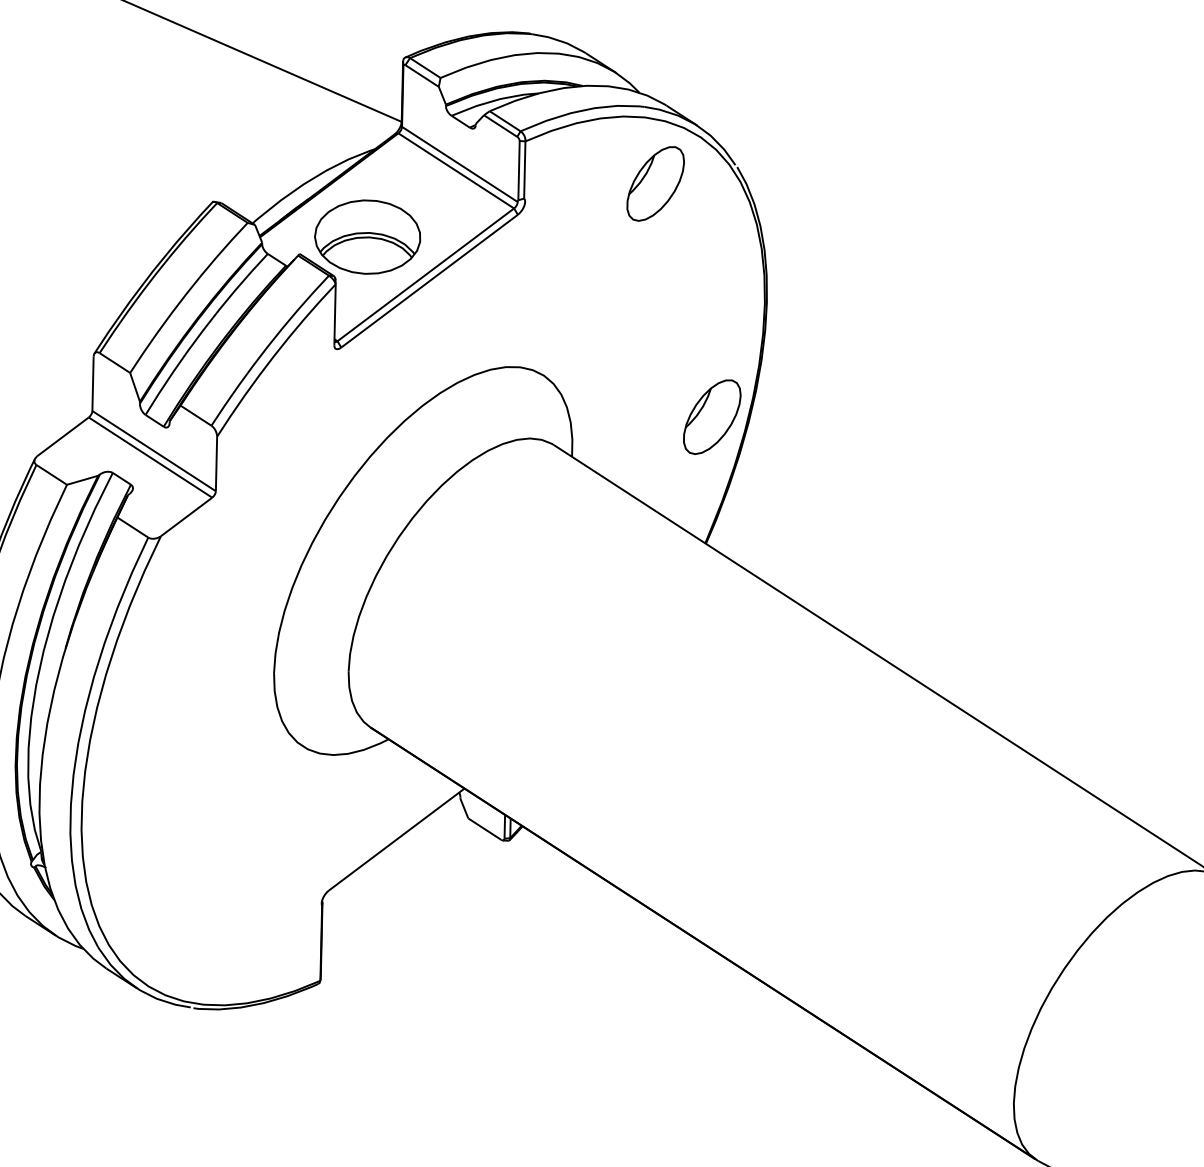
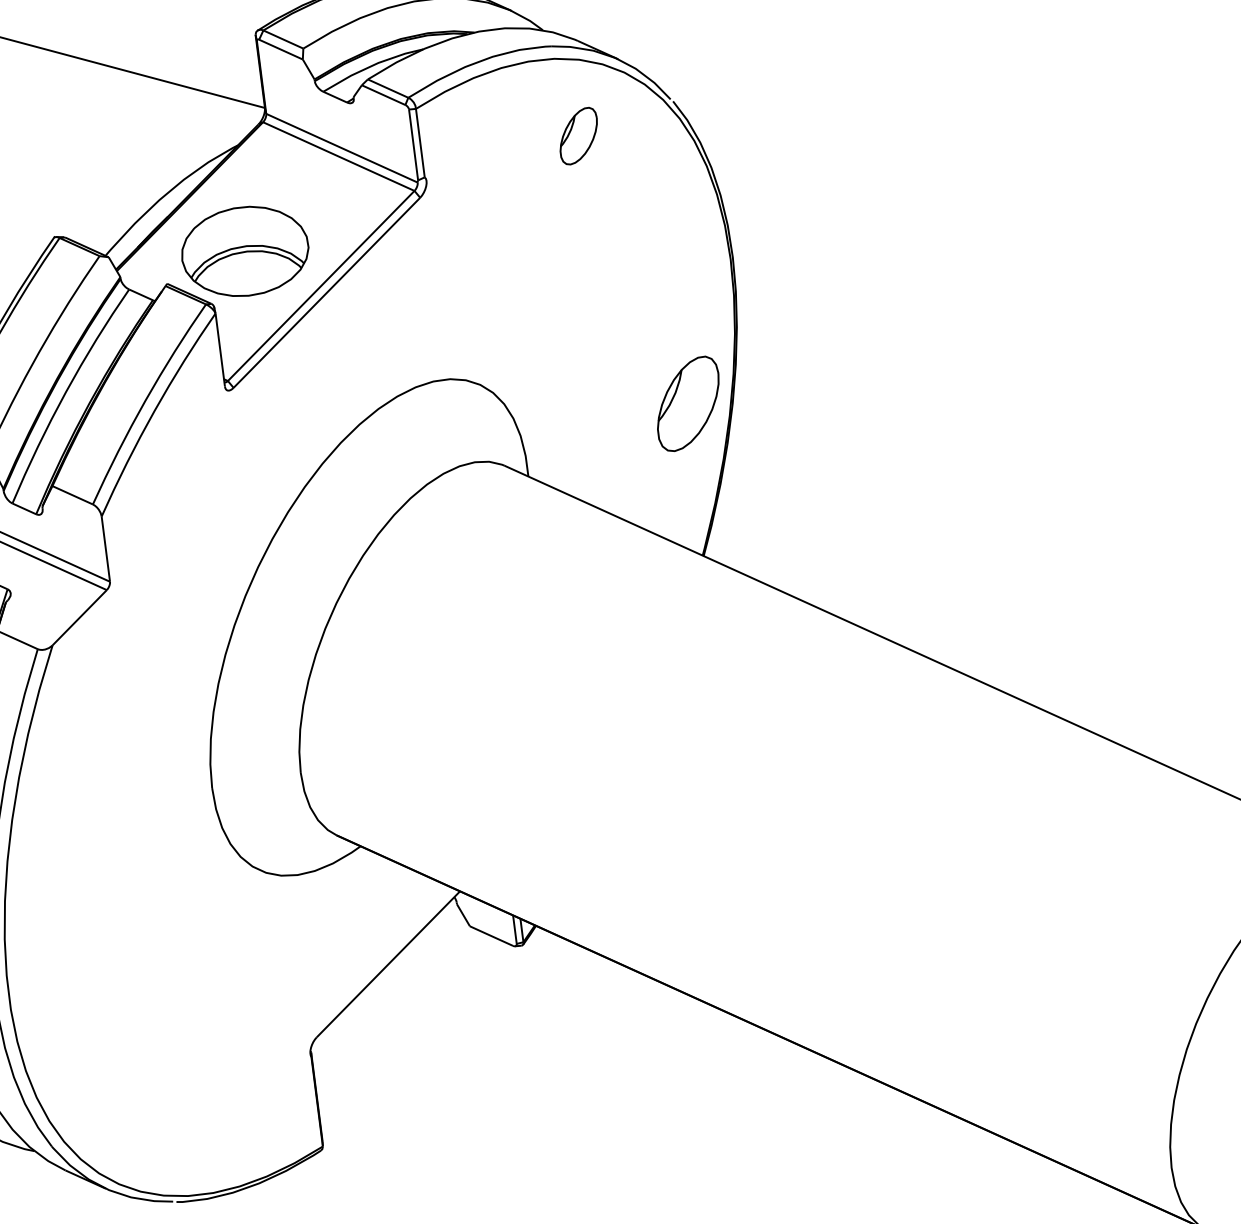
part: (655, 183) -> (578, 135), size x0.6

